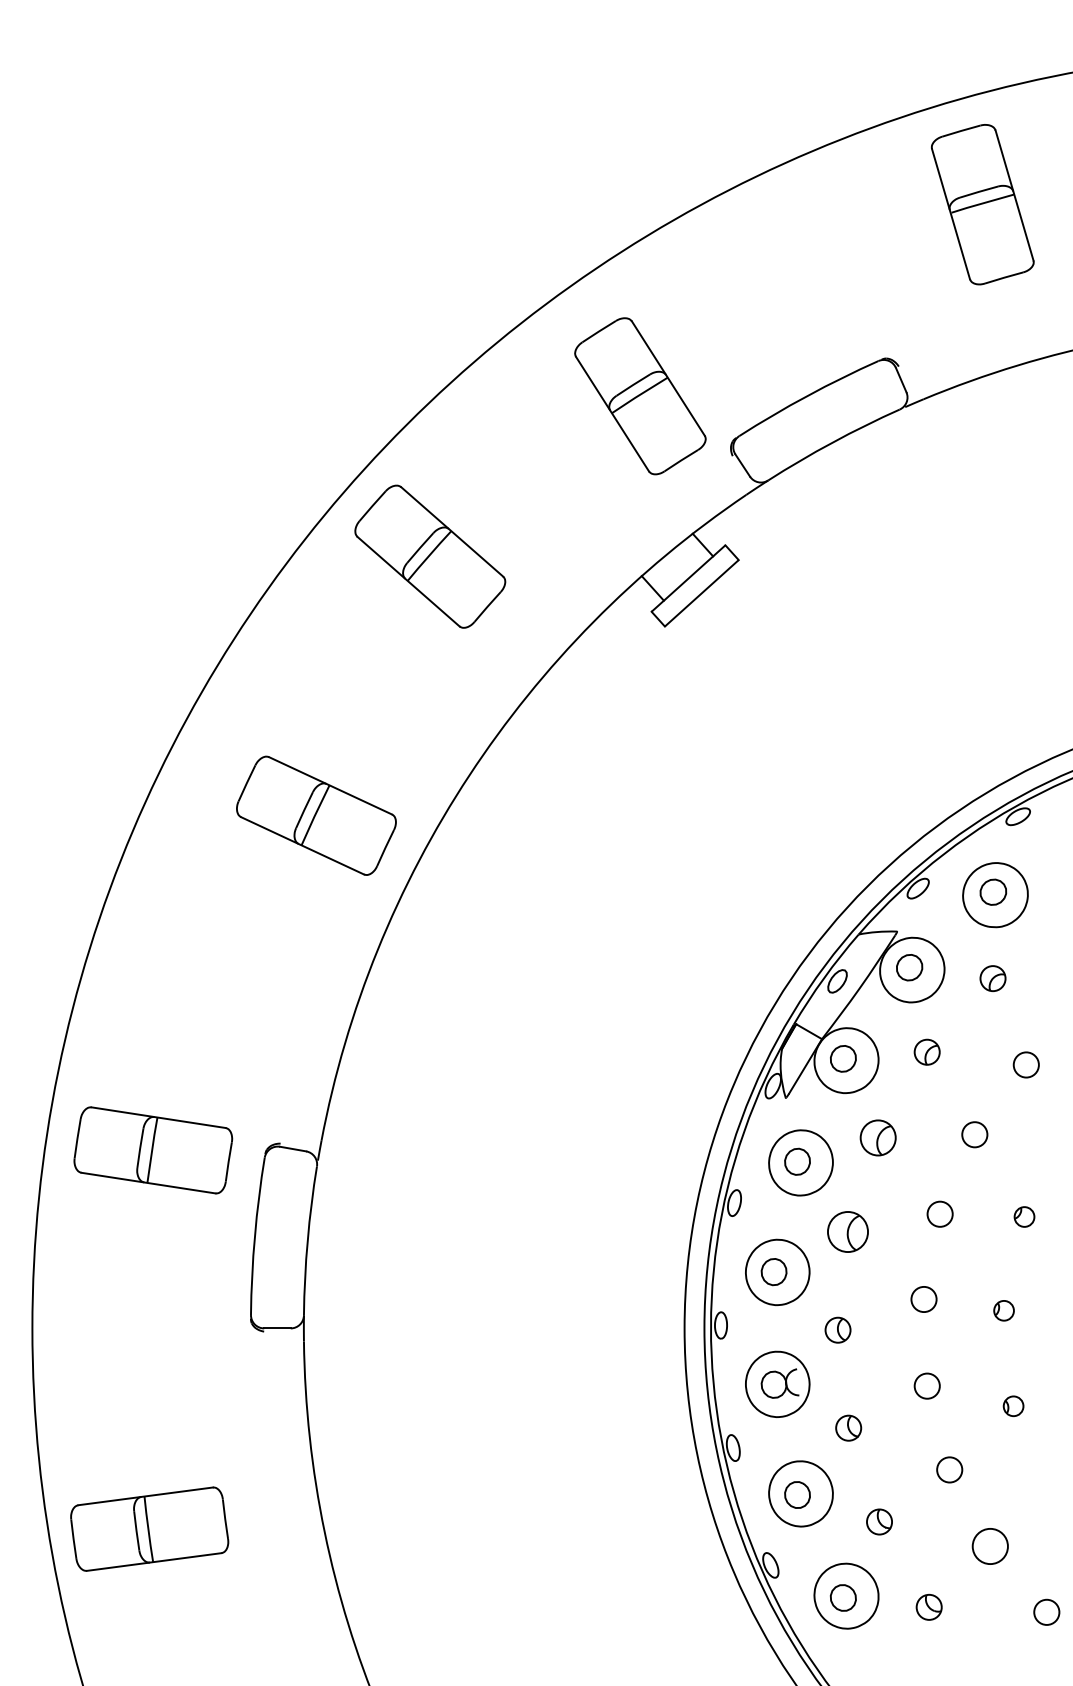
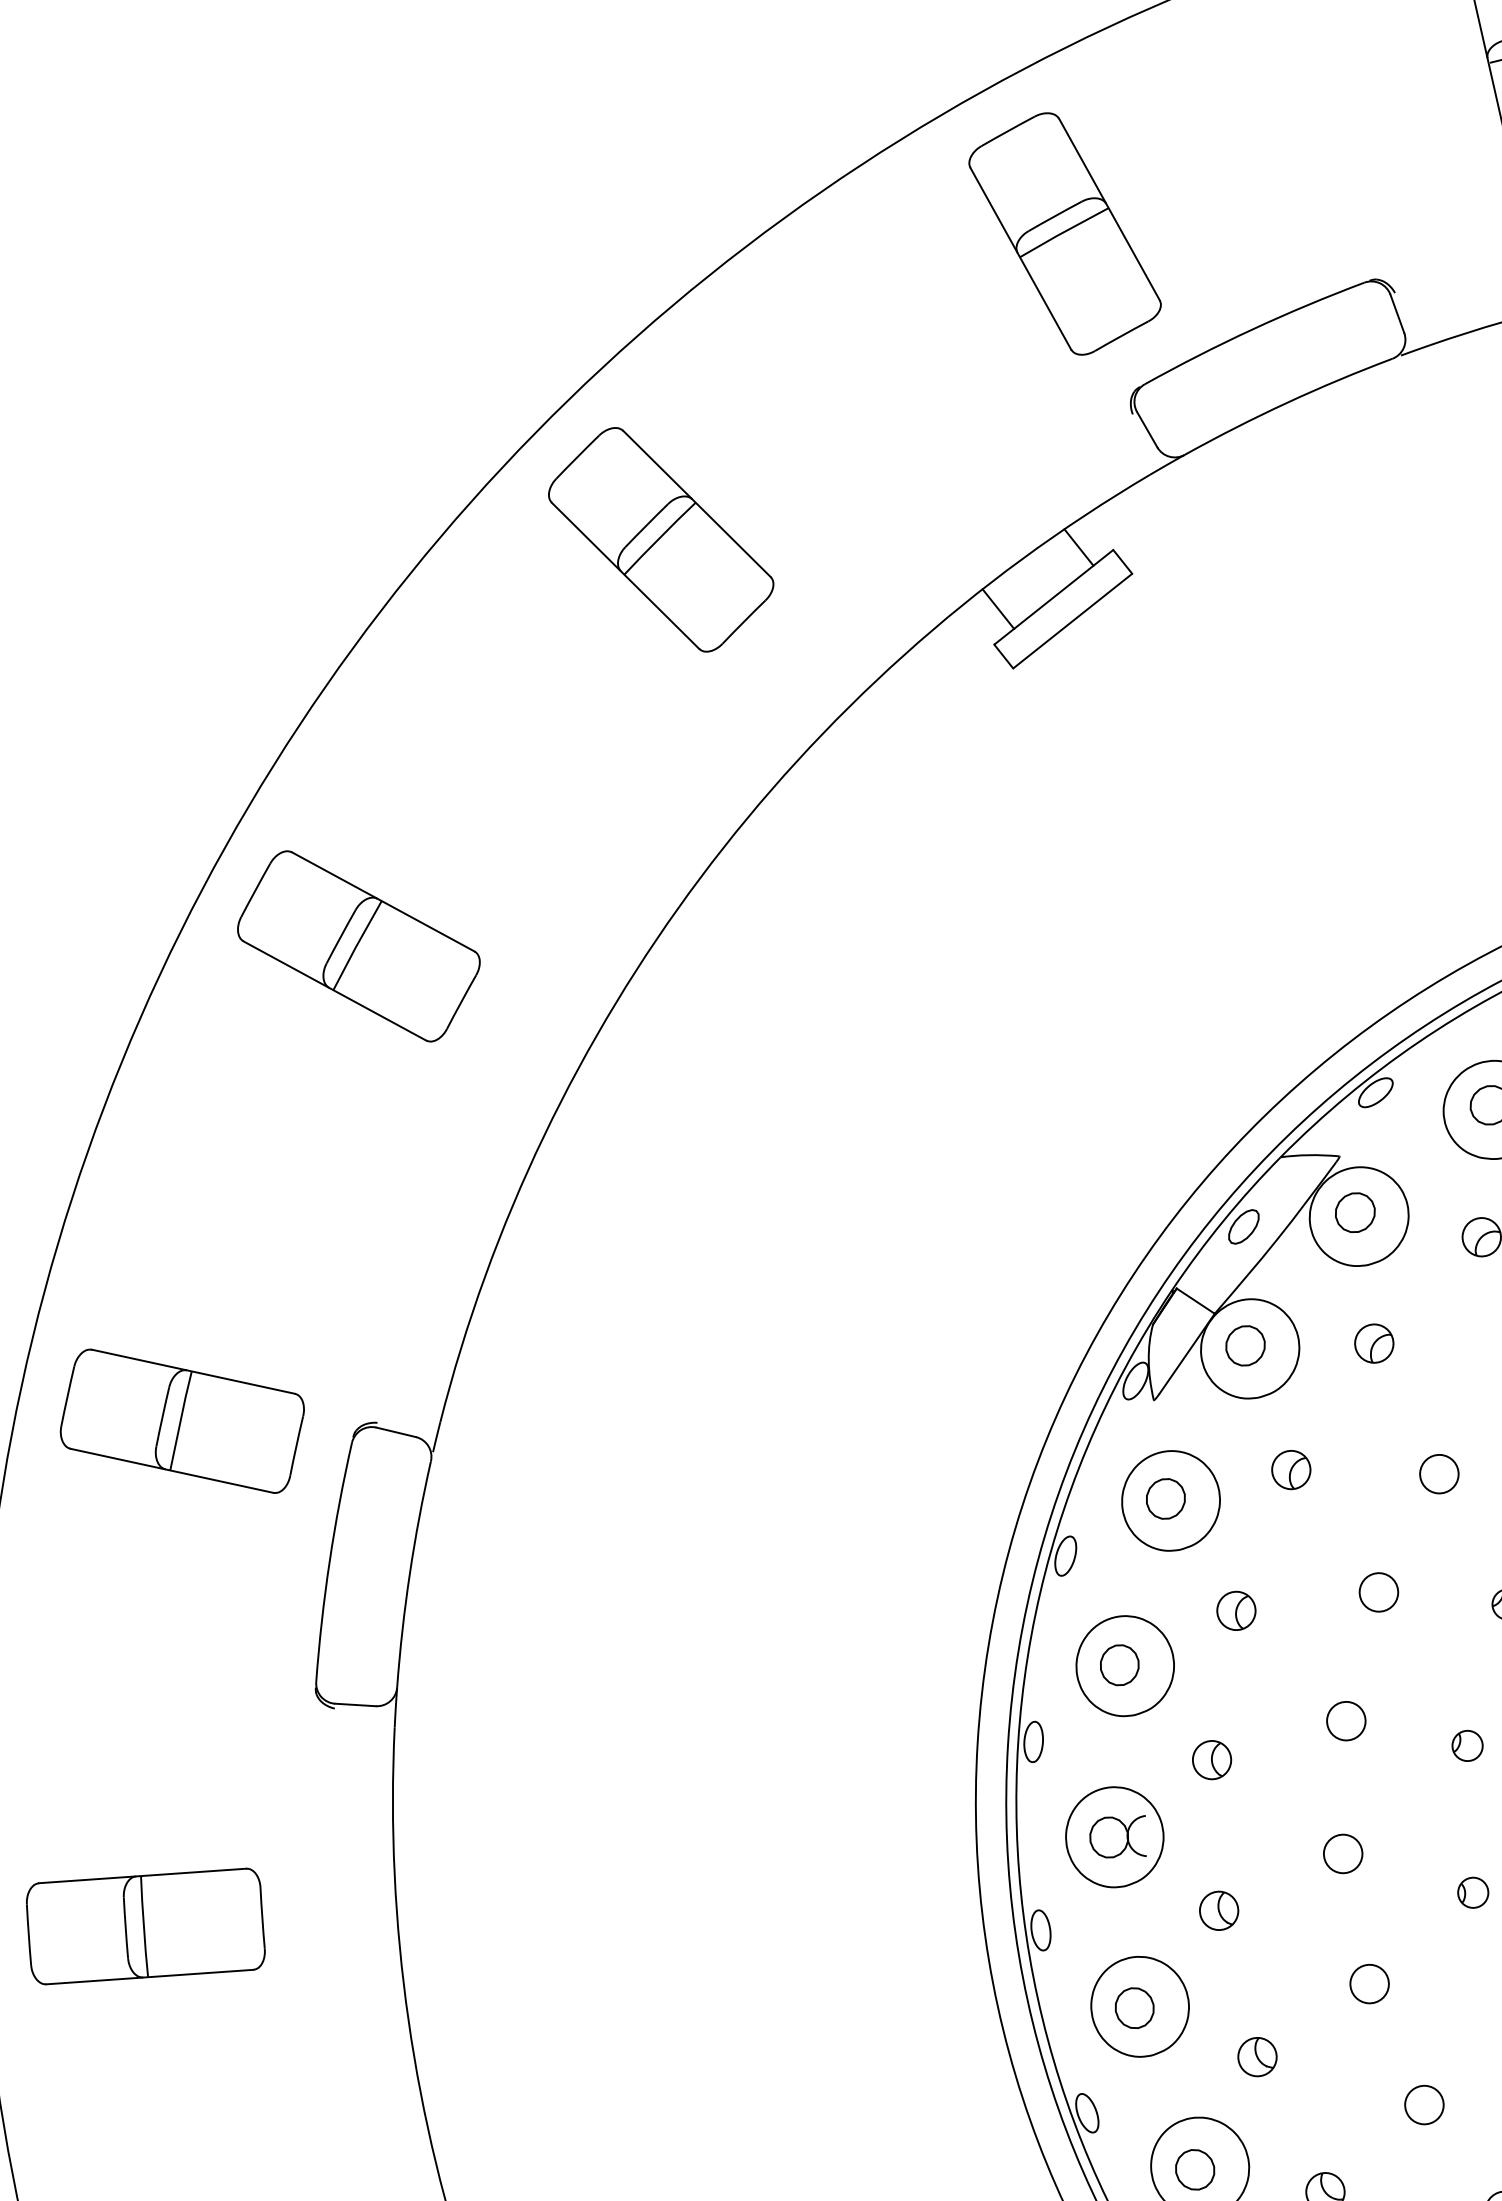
part: (640, 396) -> (1065, 234), moved
part: (316, 815) -> (358, 945), moved
part: (877, 1137) -> (1290, 1469), size x0.71
part: (847, 1231) -> (1235, 1610), size x0.62
part: (149, 1528) -> (145, 1925), moved
circle: (989, 1546) -> (1423, 2104), size x0.71

